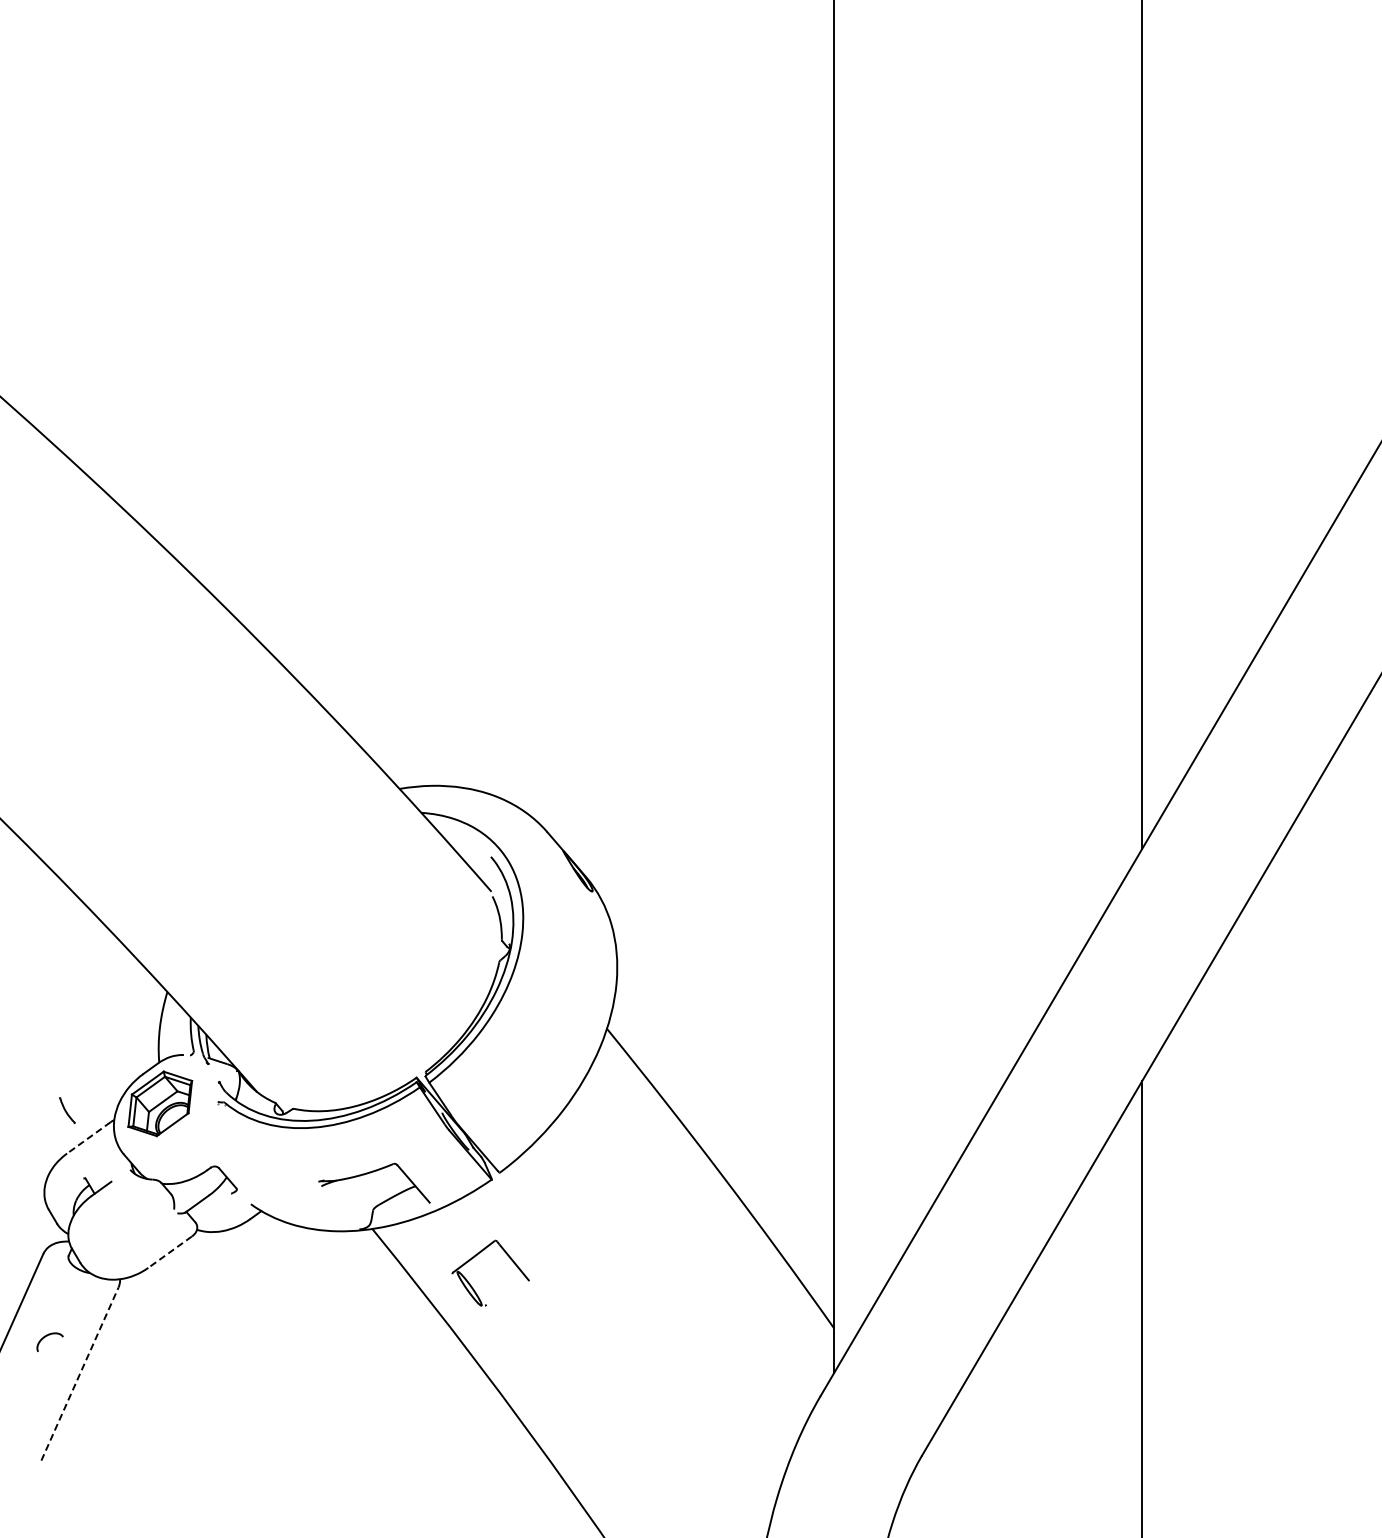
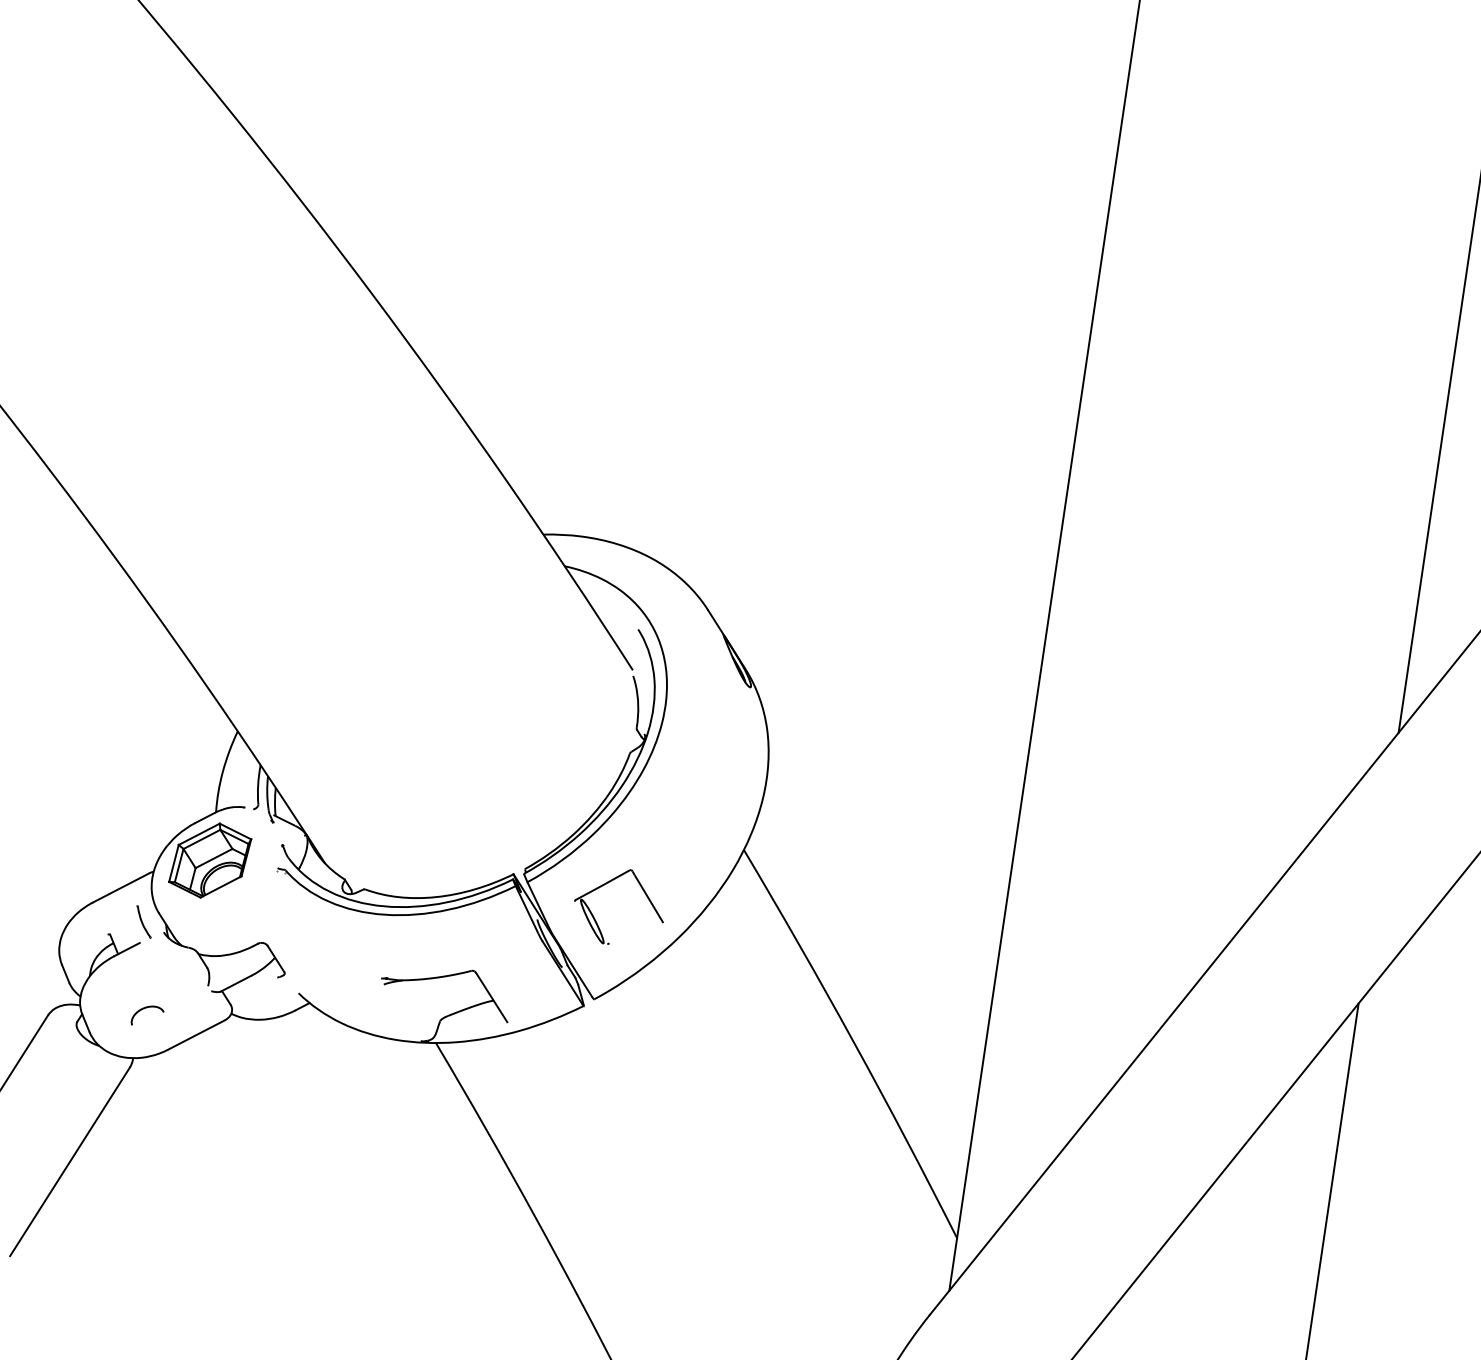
part: (67, 1110) -> (144, 921), moved
line: (88, 1137) -> (120, 887), dashed -> solid
line: (170, 1252) -> (196, 1035), dashed -> solid
part: (476, 1256) -> (605, 885), moved
curve: (47, 1336) -> (145, 1009), moved
line: (79, 1374) -> (69, 1162), dashed -> solid

